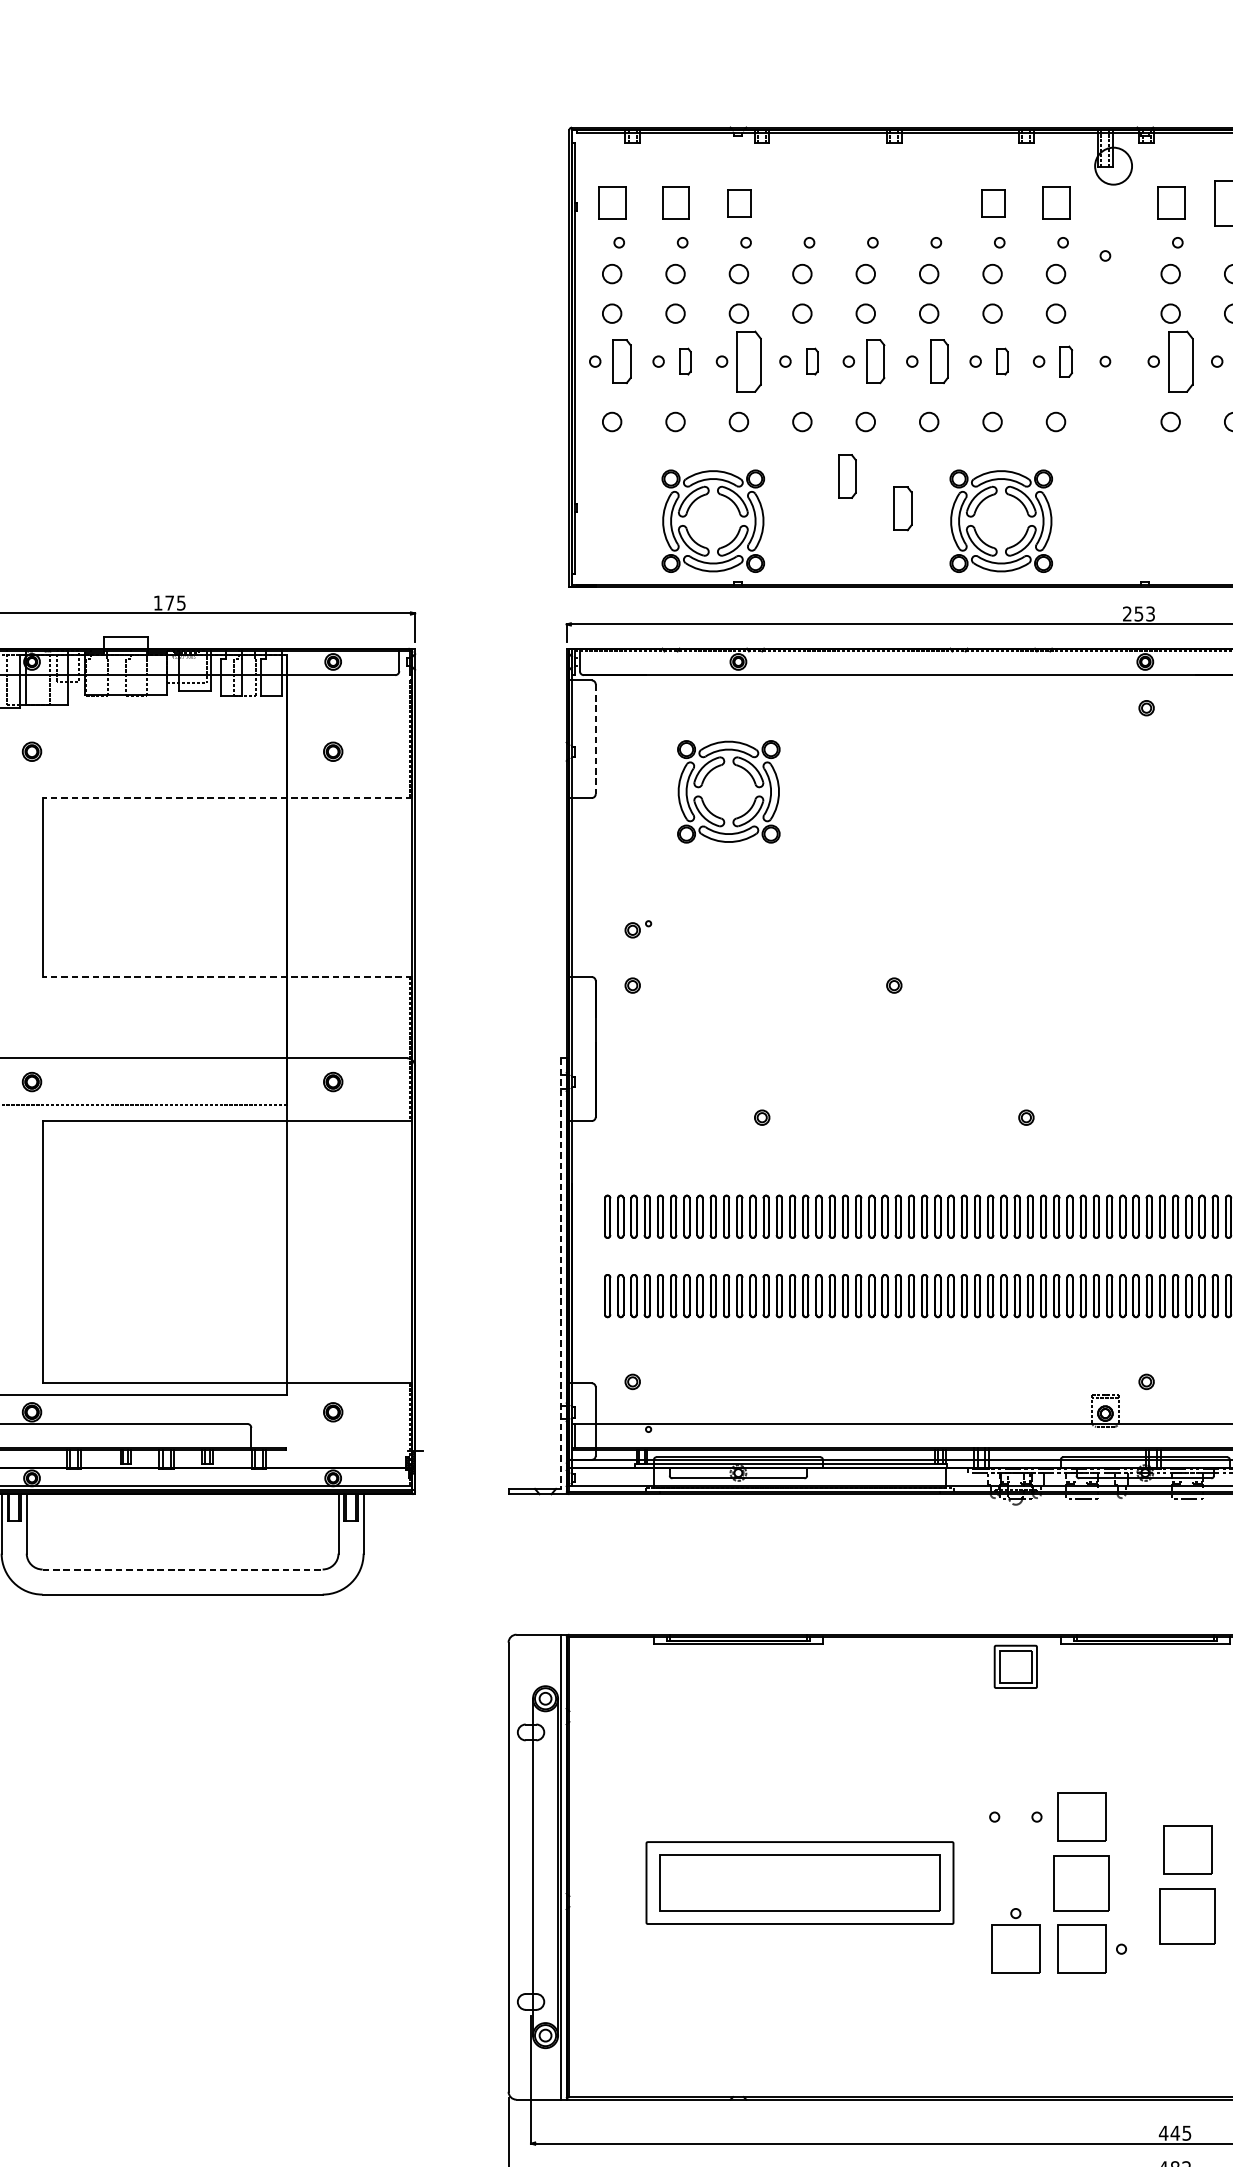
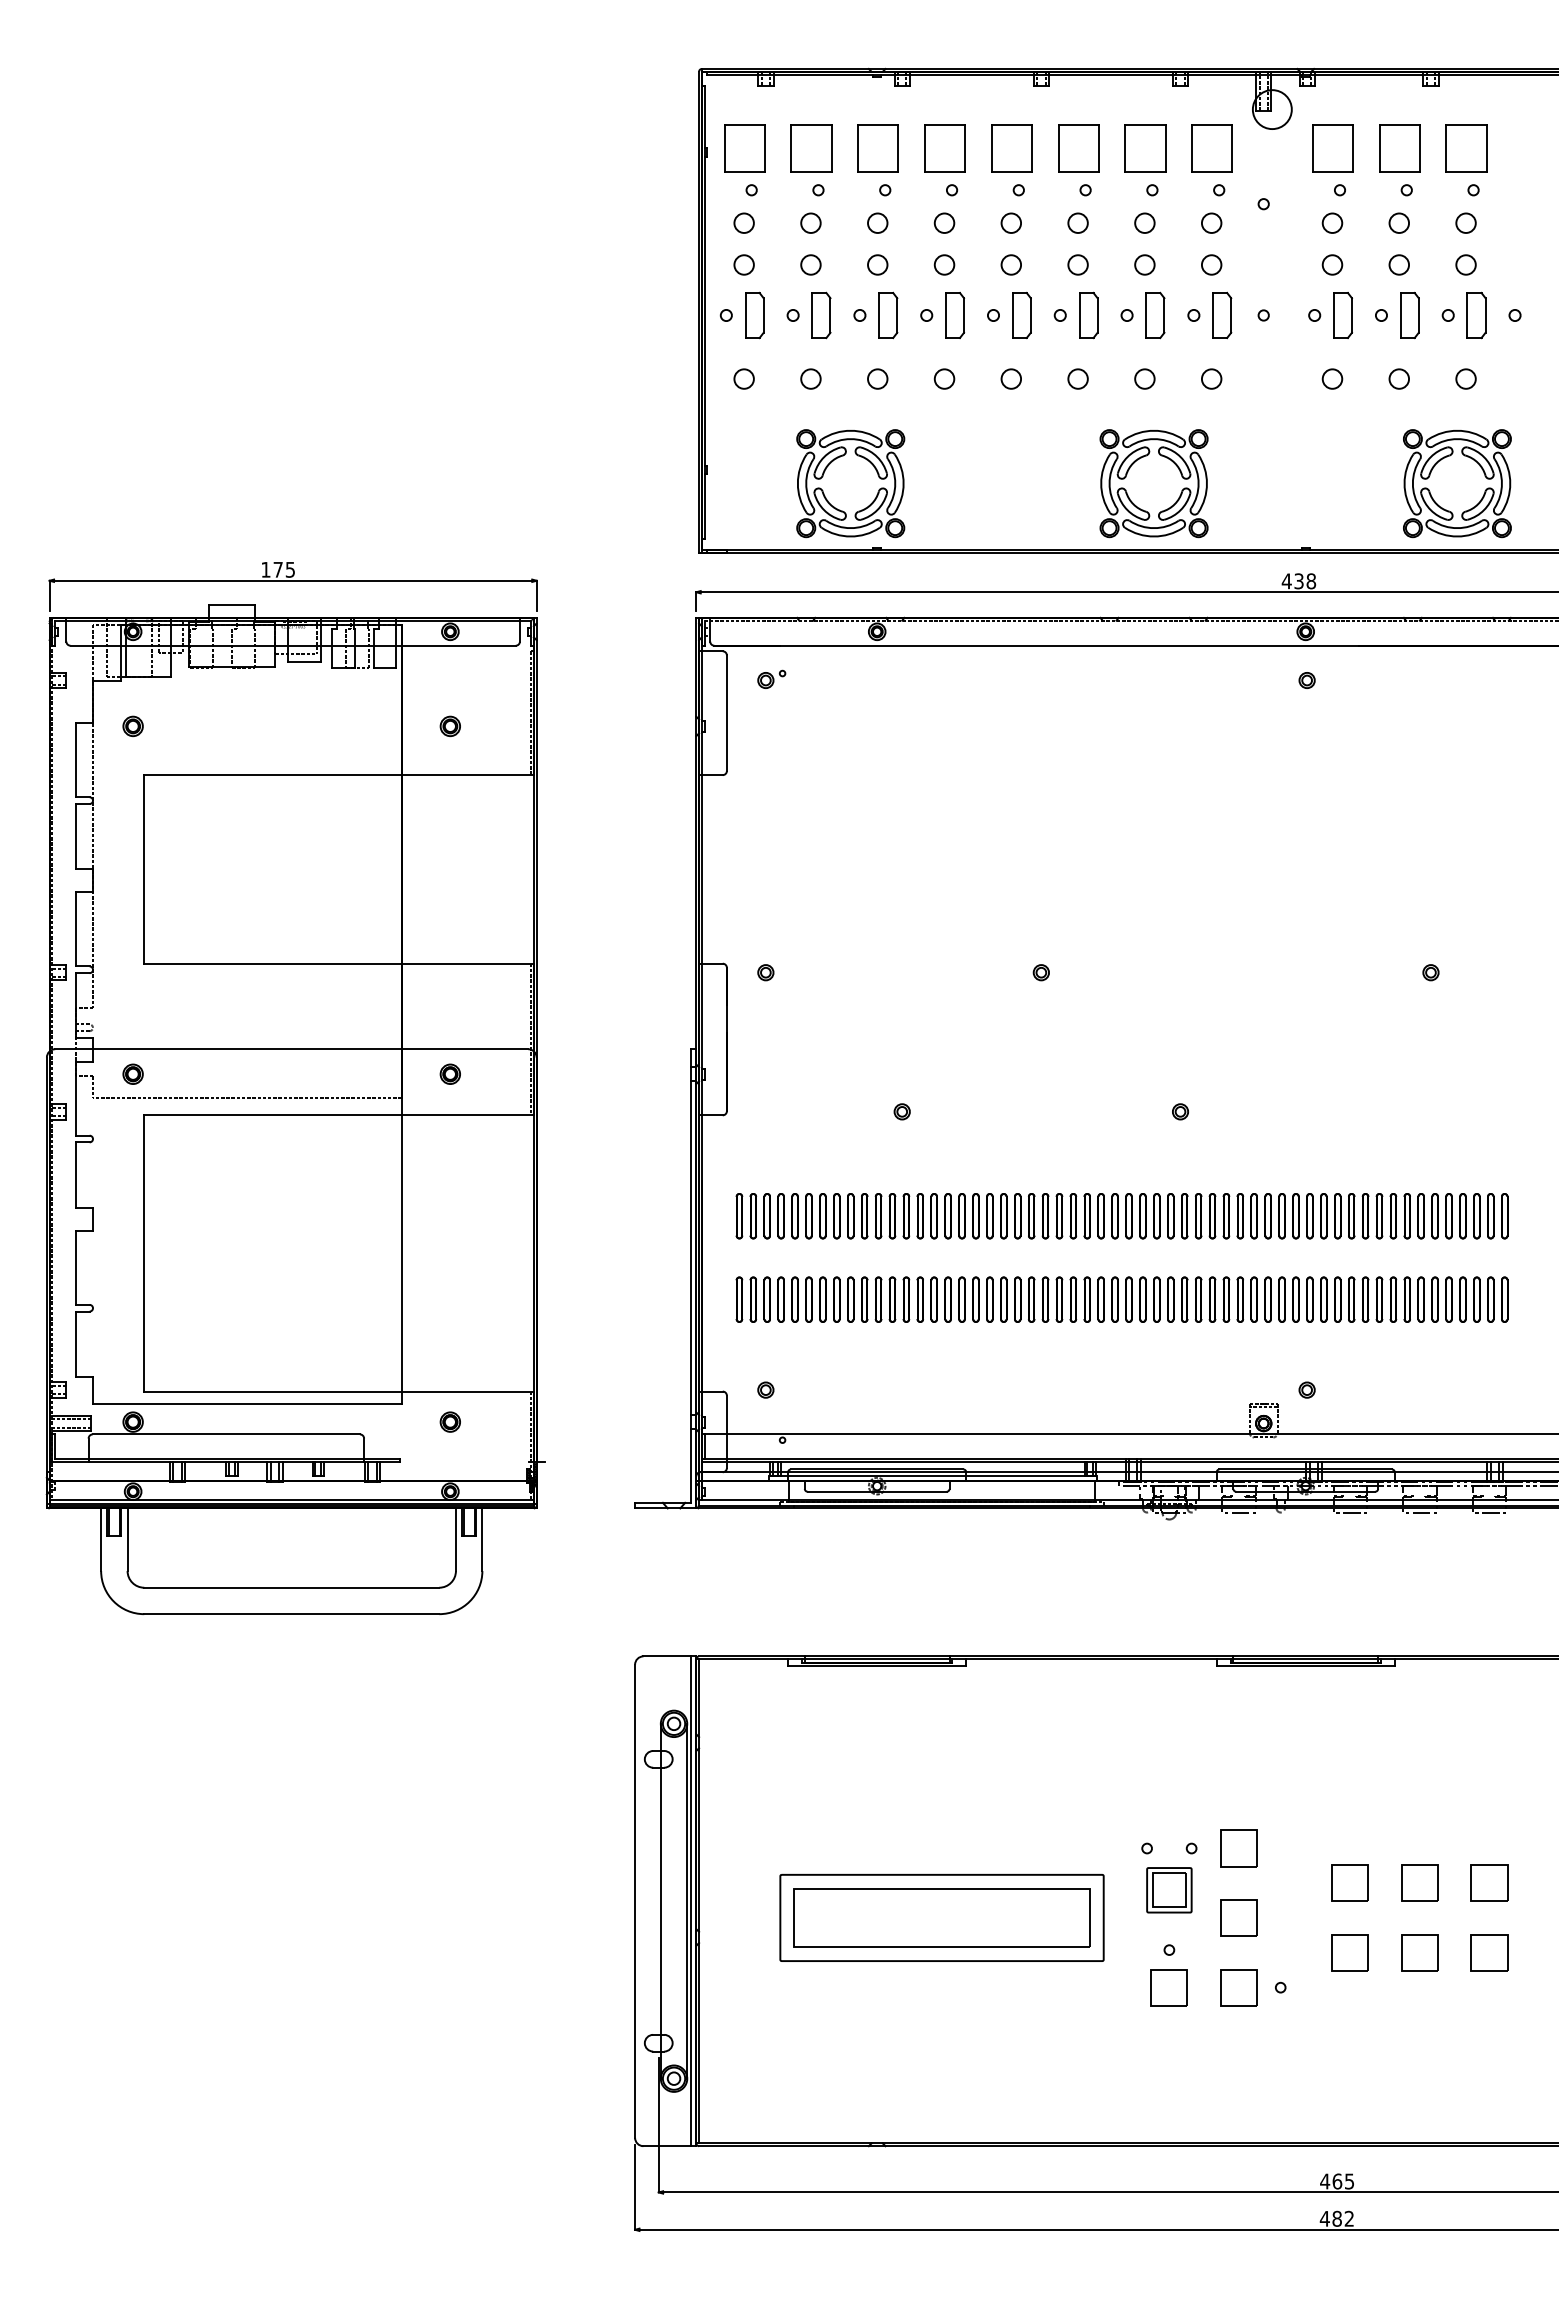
part: (612, 203) -> (744, 148), size x1.43
part: (676, 203) -> (811, 148), size x1.43
part: (738, 203) -> (877, 148), size x1.67
part: (802, 203) -> (944, 148), added
part: (865, 203) -> (1011, 148), added
part: (929, 203) -> (1078, 148), added
part: (993, 203) -> (1145, 148), size x1.67
part: (1055, 203) -> (1211, 148), size x1.43
part: (1170, 203) -> (1332, 148), size x1.43
part: (685, 361) -> (821, 315), size x1.67
part: (749, 361) -> (888, 315), size x0.71
part: (812, 361) -> (955, 315), size x1.67
part: (1002, 361) -> (1155, 315), size x1.67
part: (1066, 361) -> (1222, 315), size x1.43
part: (1180, 361) -> (1342, 315), size x0.71
part: (846, 476) -> (991, 436), removed
part: (902, 508) -> (1050, 470), removed
text: (1138, 614) -> (1298, 581), 253 -> 438
line: (595, 739) -> (726, 713), dashed -> solid
part: (705, 779) -> (842, 755), removed
line: (227, 798) -> (339, 775), dashed -> solid
part: (638, 928) -> (771, 678), moved
line: (227, 976) -> (339, 963), dashed -> solid
line: (561, 1274) -> (690, 1276), dashed -> solid
line: (183, 1569) -> (292, 1587), dashed -> solid
part: (1015, 1667) -> (1169, 1890), moved
part: (1081, 1817) -> (1238, 1848), size x0.71
part: (1186, 1849) -> (1349, 1882), size x0.71
part: (1081, 1882) -> (1238, 1917), size x0.62
part: (1186, 1915) -> (1349, 1952), size x0.62
part: (1015, 1949) -> (1168, 1987), size x0.71
part: (1081, 1949) -> (1238, 1987), size x0.71
text: (1175, 2133) -> (1337, 2181), 445 -> 465

